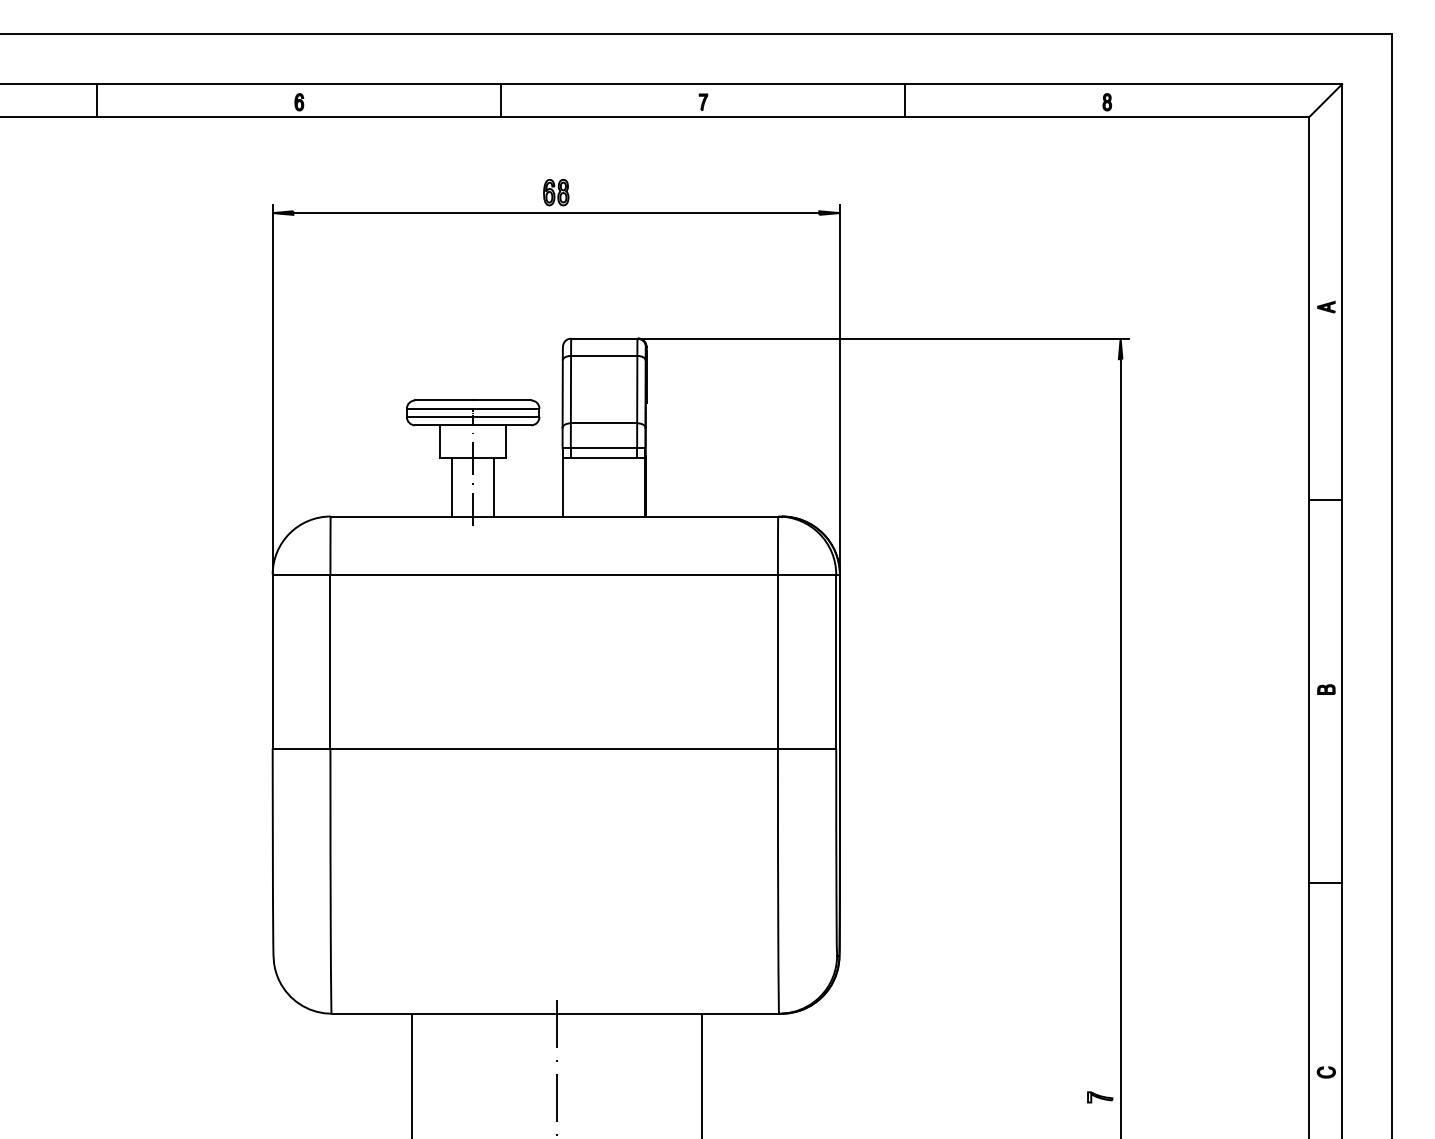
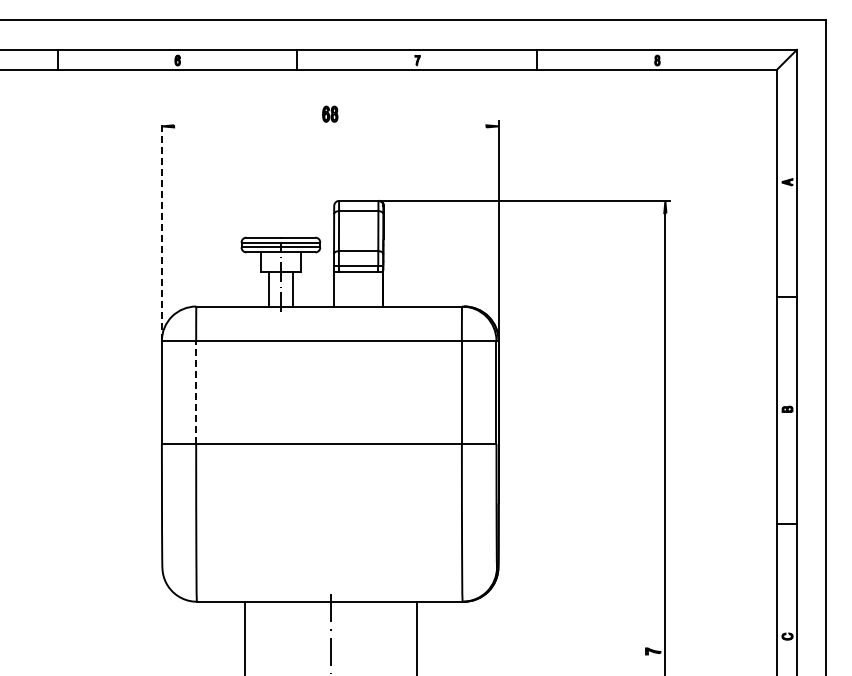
line: (556, 213) -> (330, 126), removed
line: (272, 390) -> (161, 231), solid -> dashed
line: (330, 661) -> (196, 392), solid -> dashed

